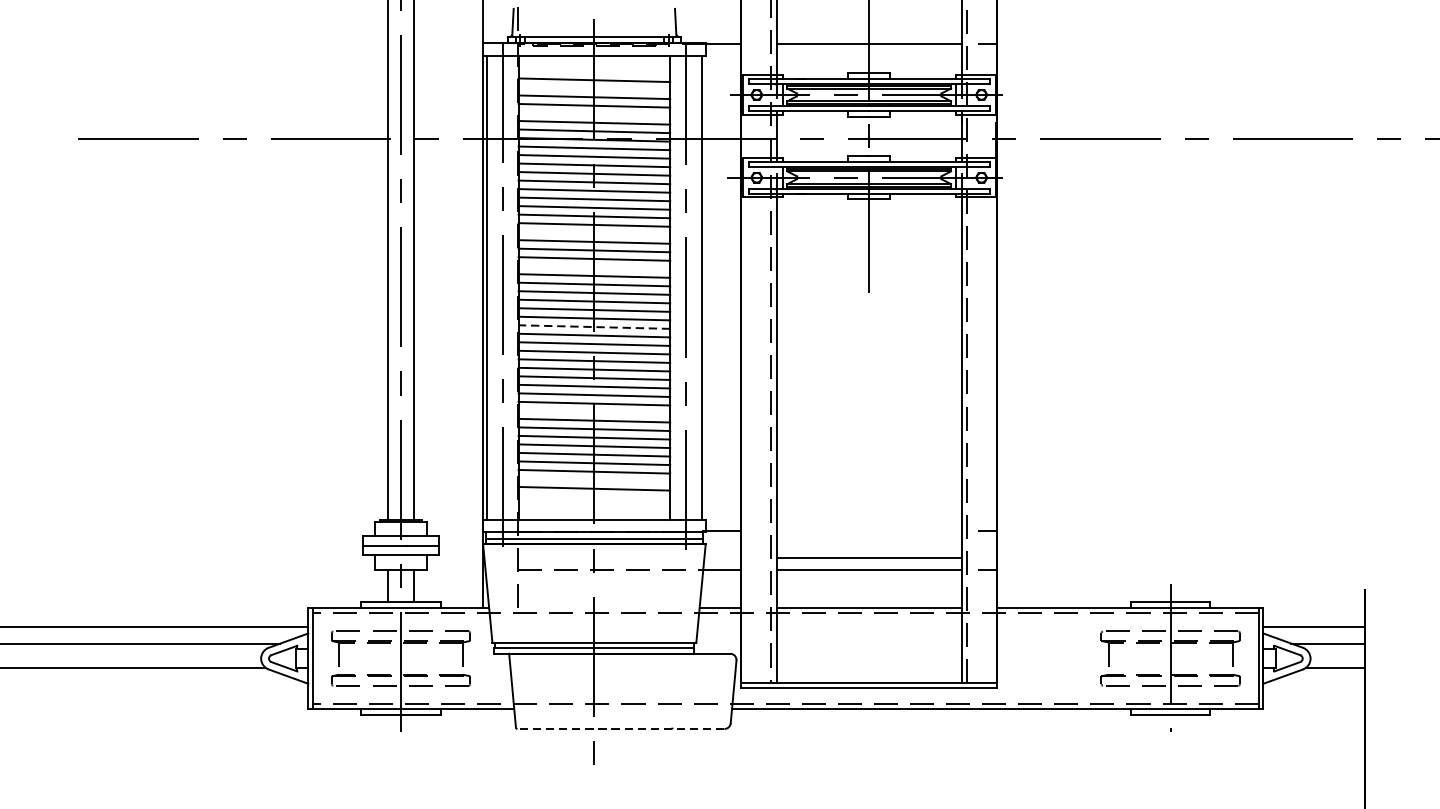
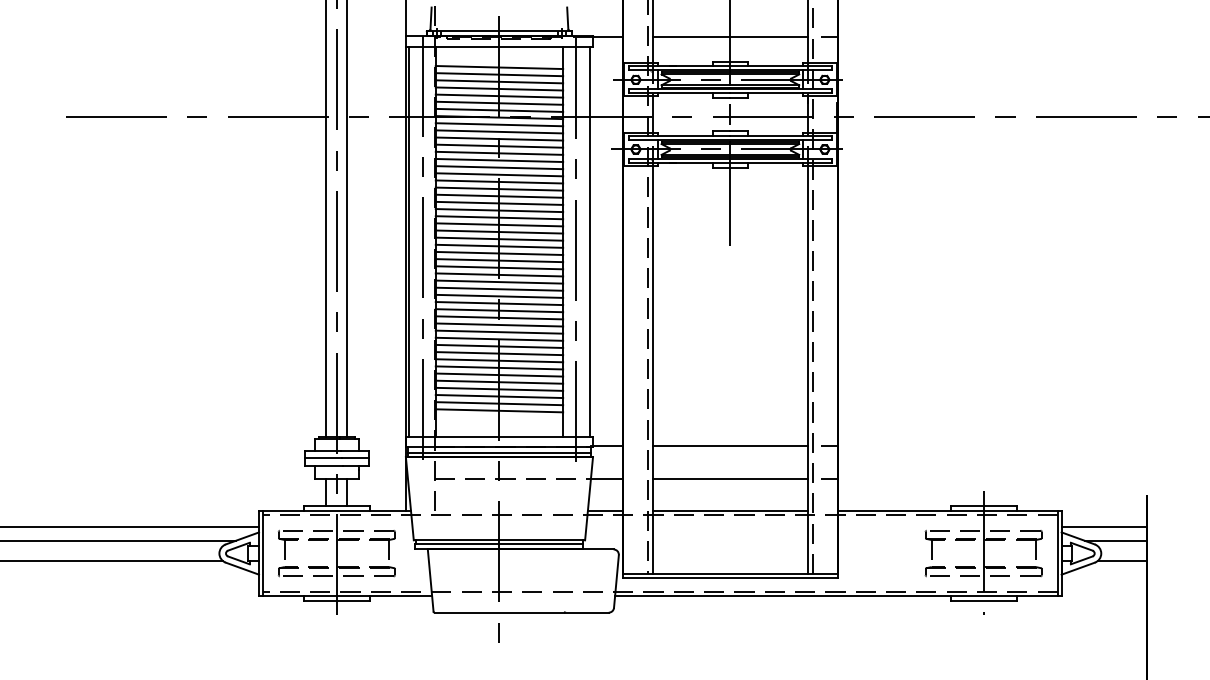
line: (594, 88) -> (499, 74), added
line: (594, 113) -> (499, 95), added
line: (594, 232) -> (499, 195), added
line: (594, 267) -> (499, 224), added
line: (594, 326) -> (499, 274), dashed -> solid
line: (594, 411) -> (499, 345), added
line: (594, 480) -> (499, 403), added
line: (868, 558) -> (729, 446), moved
line: (620, 728) -> (521, 612), dashed -> solid

